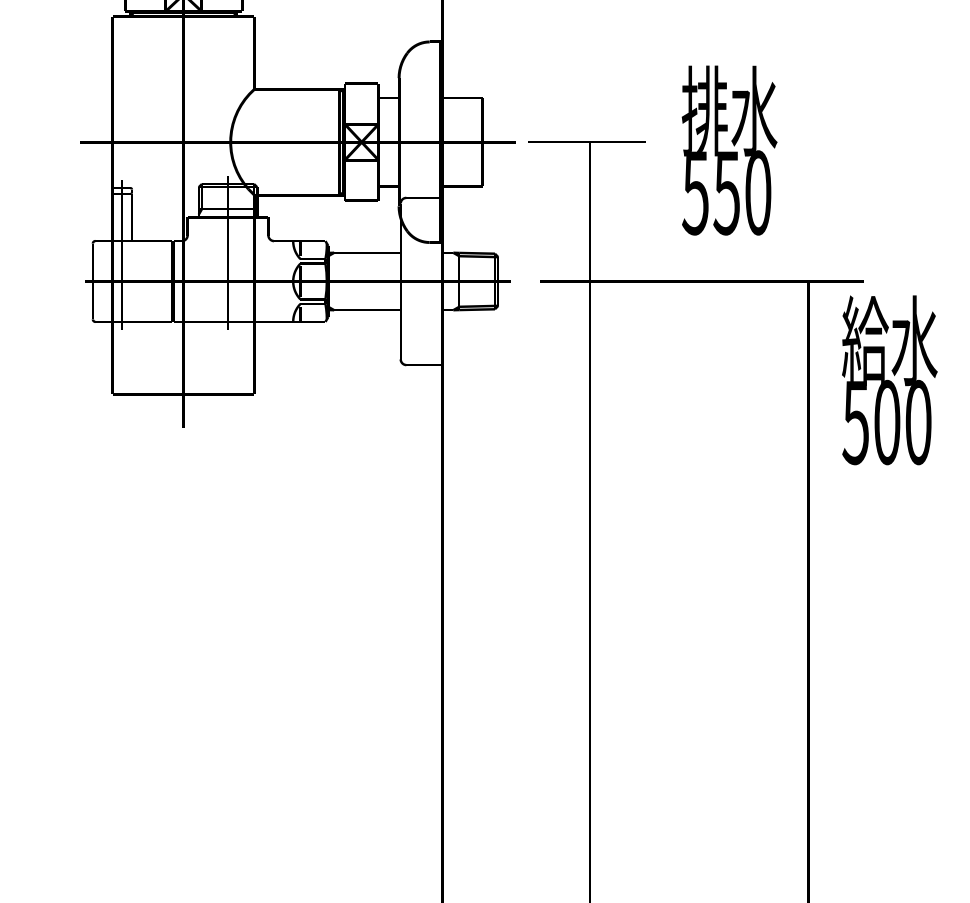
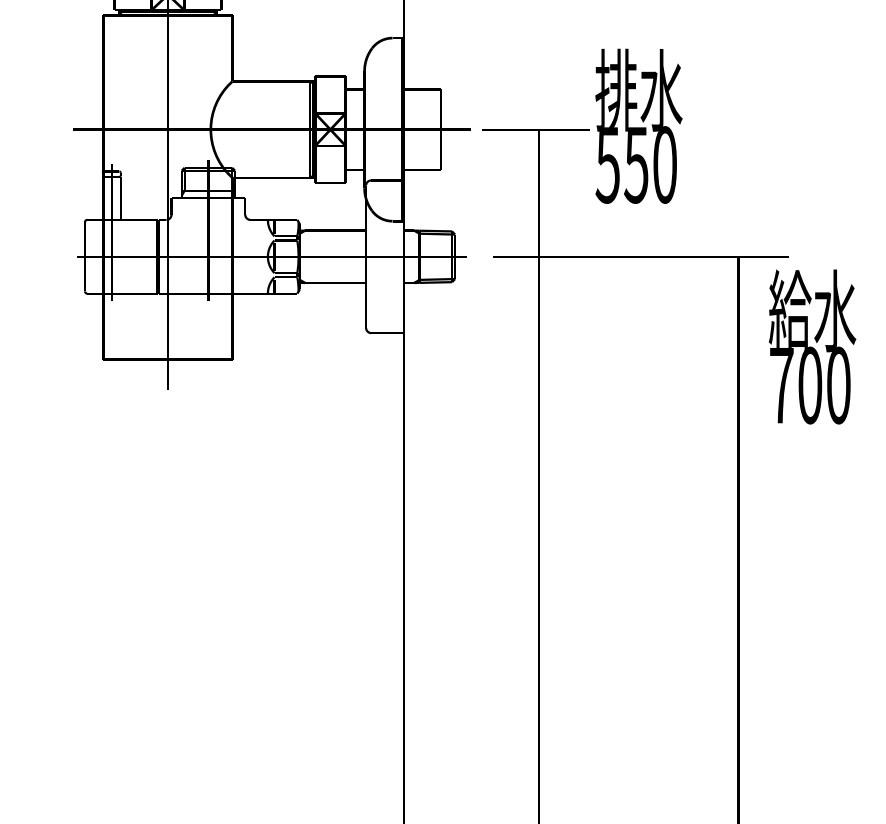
text: (729, 150) -> (638, 126), moved
text: (855, 423) -> (781, 386), 500 -> 700

